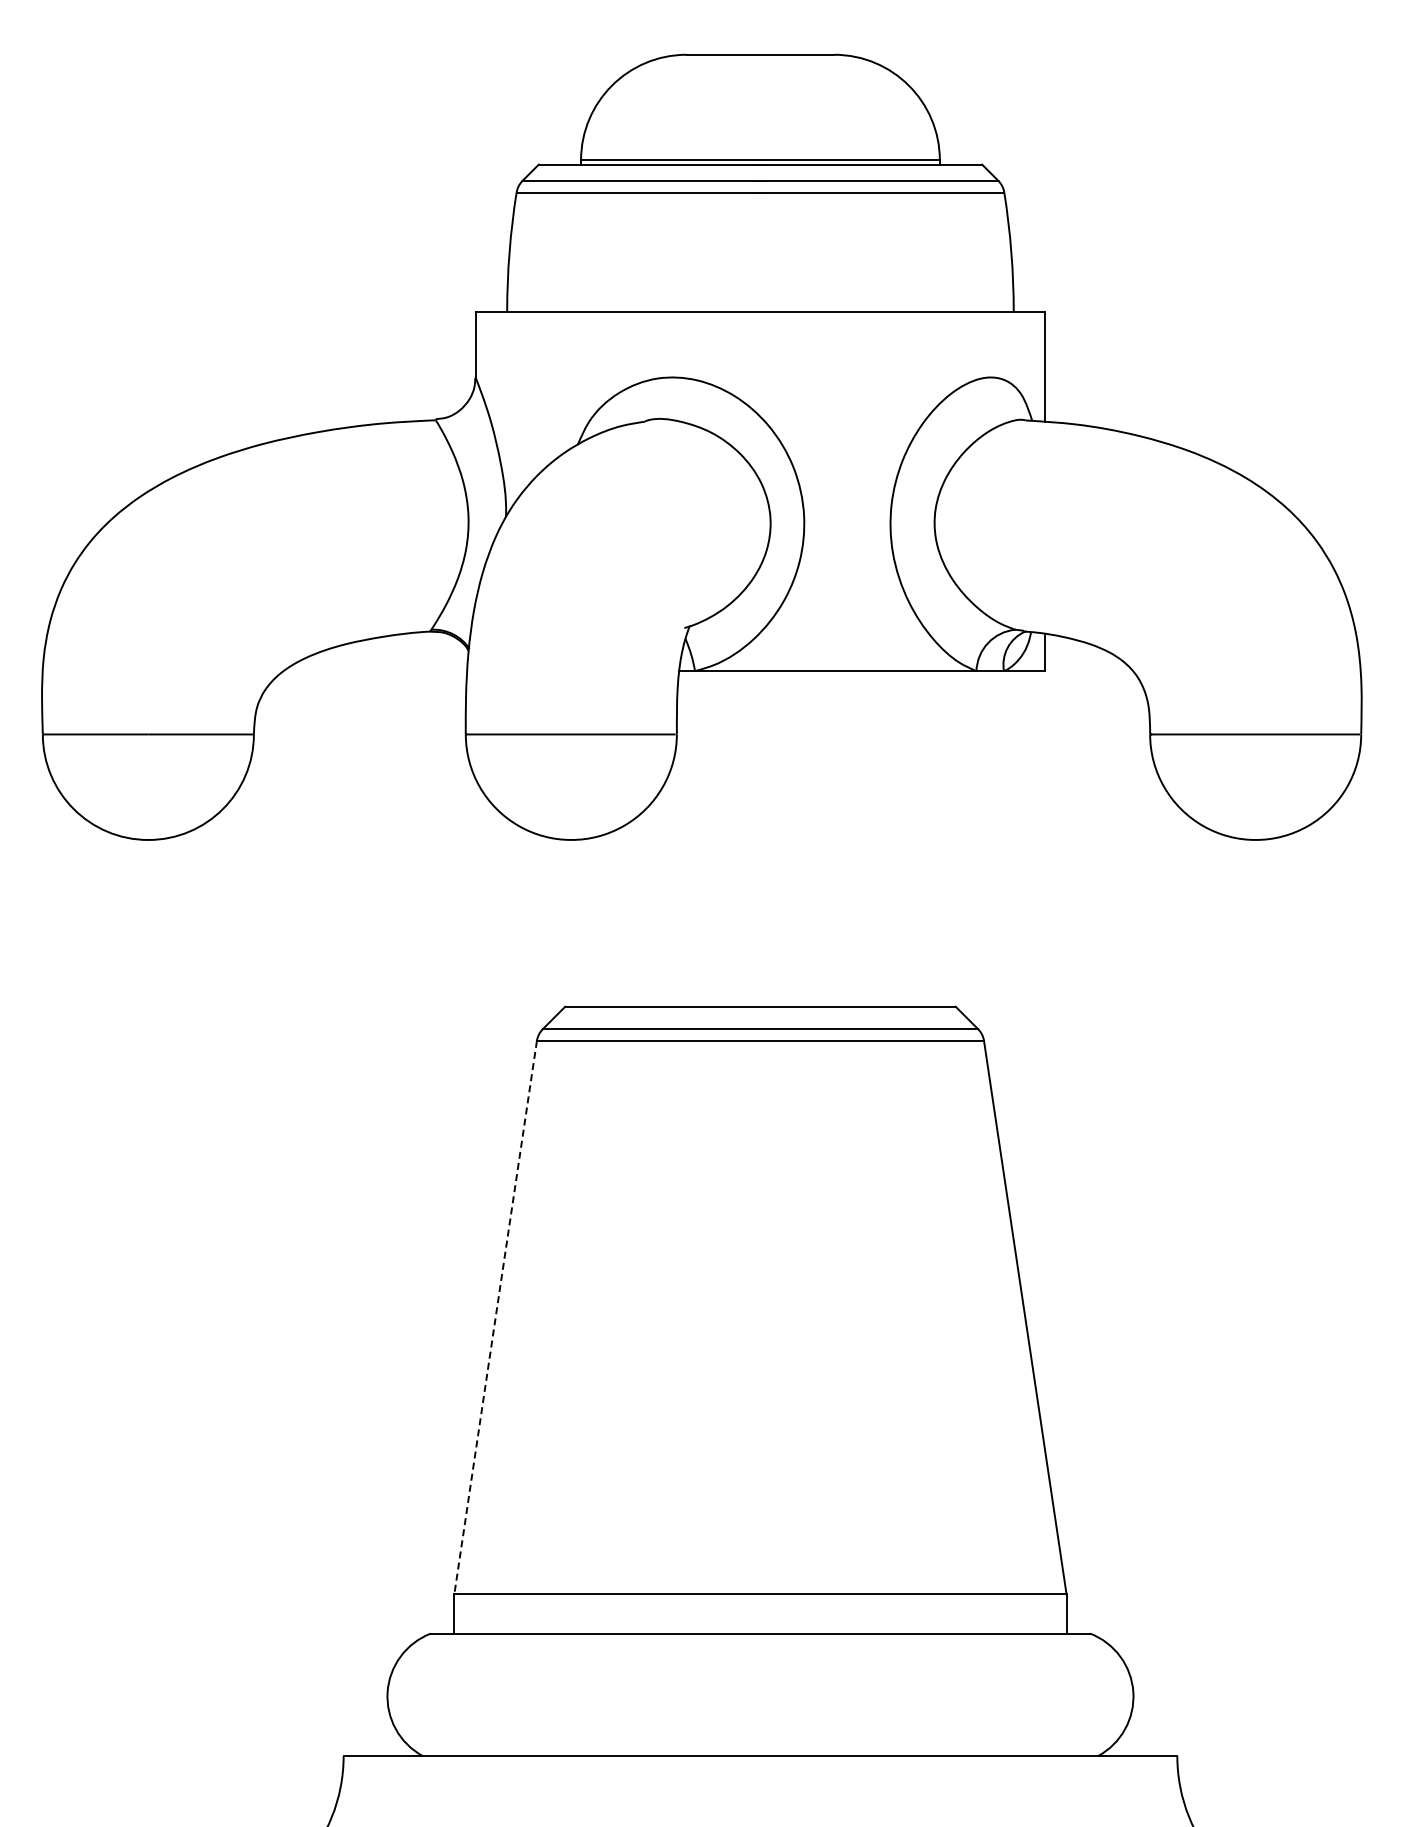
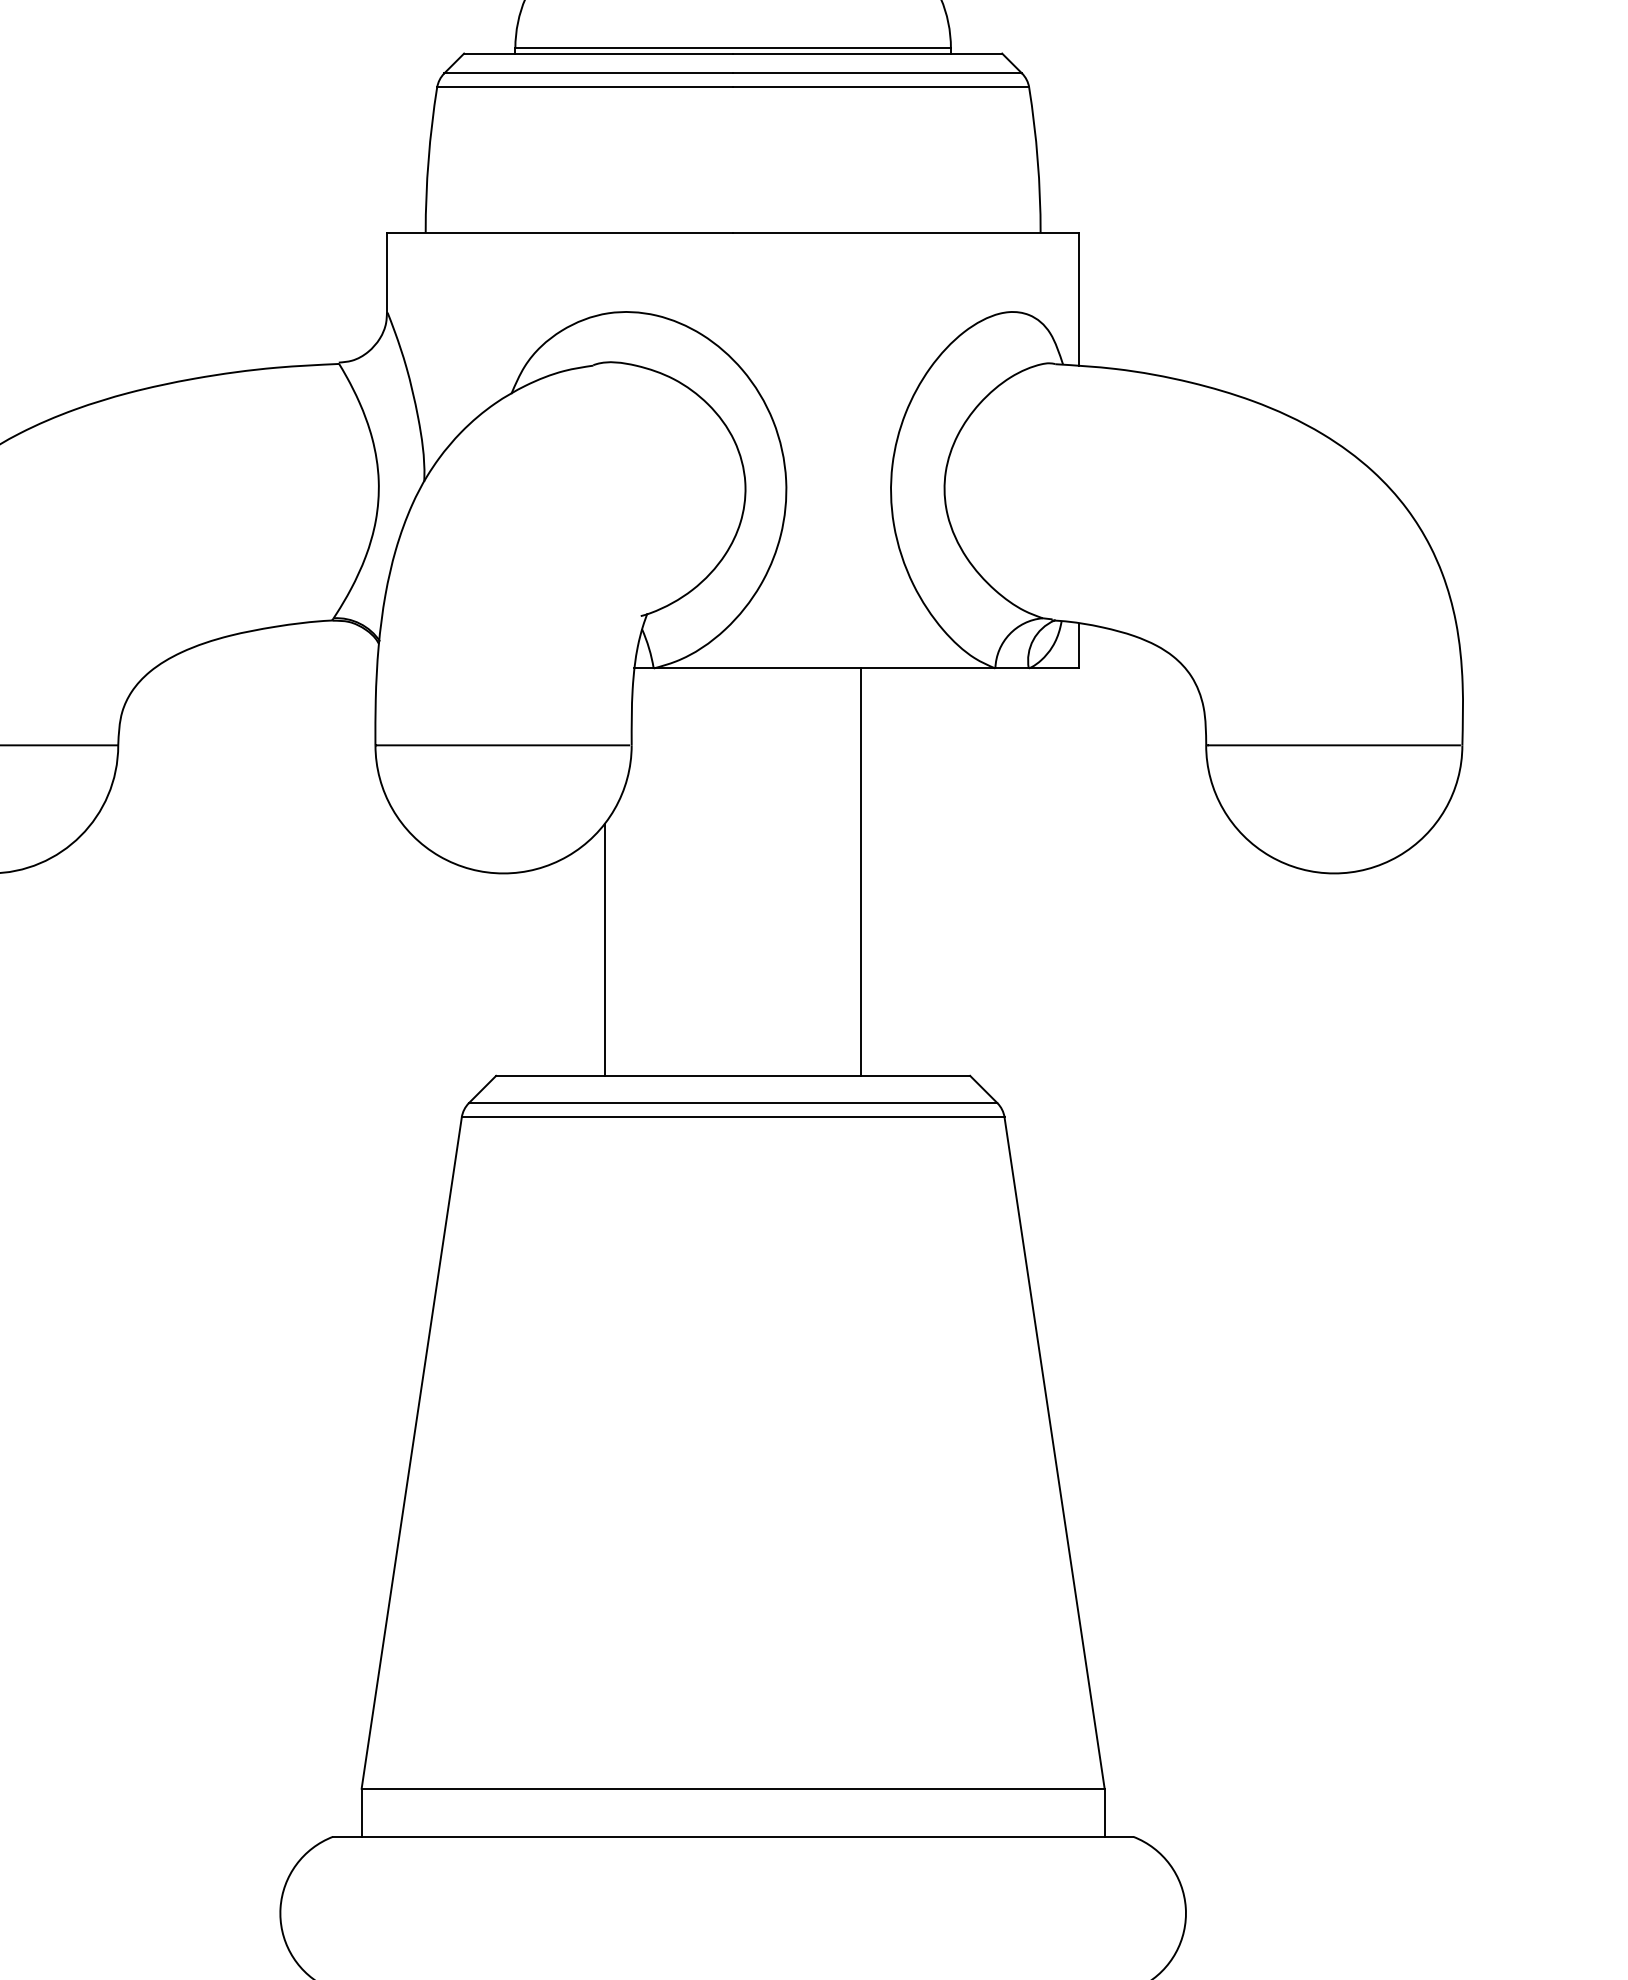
line: (865, 838) -> (860, 871), added
line: (654, 902) -> (604, 949), added
line: (495, 1317) -> (411, 1453), dashed -> solid

